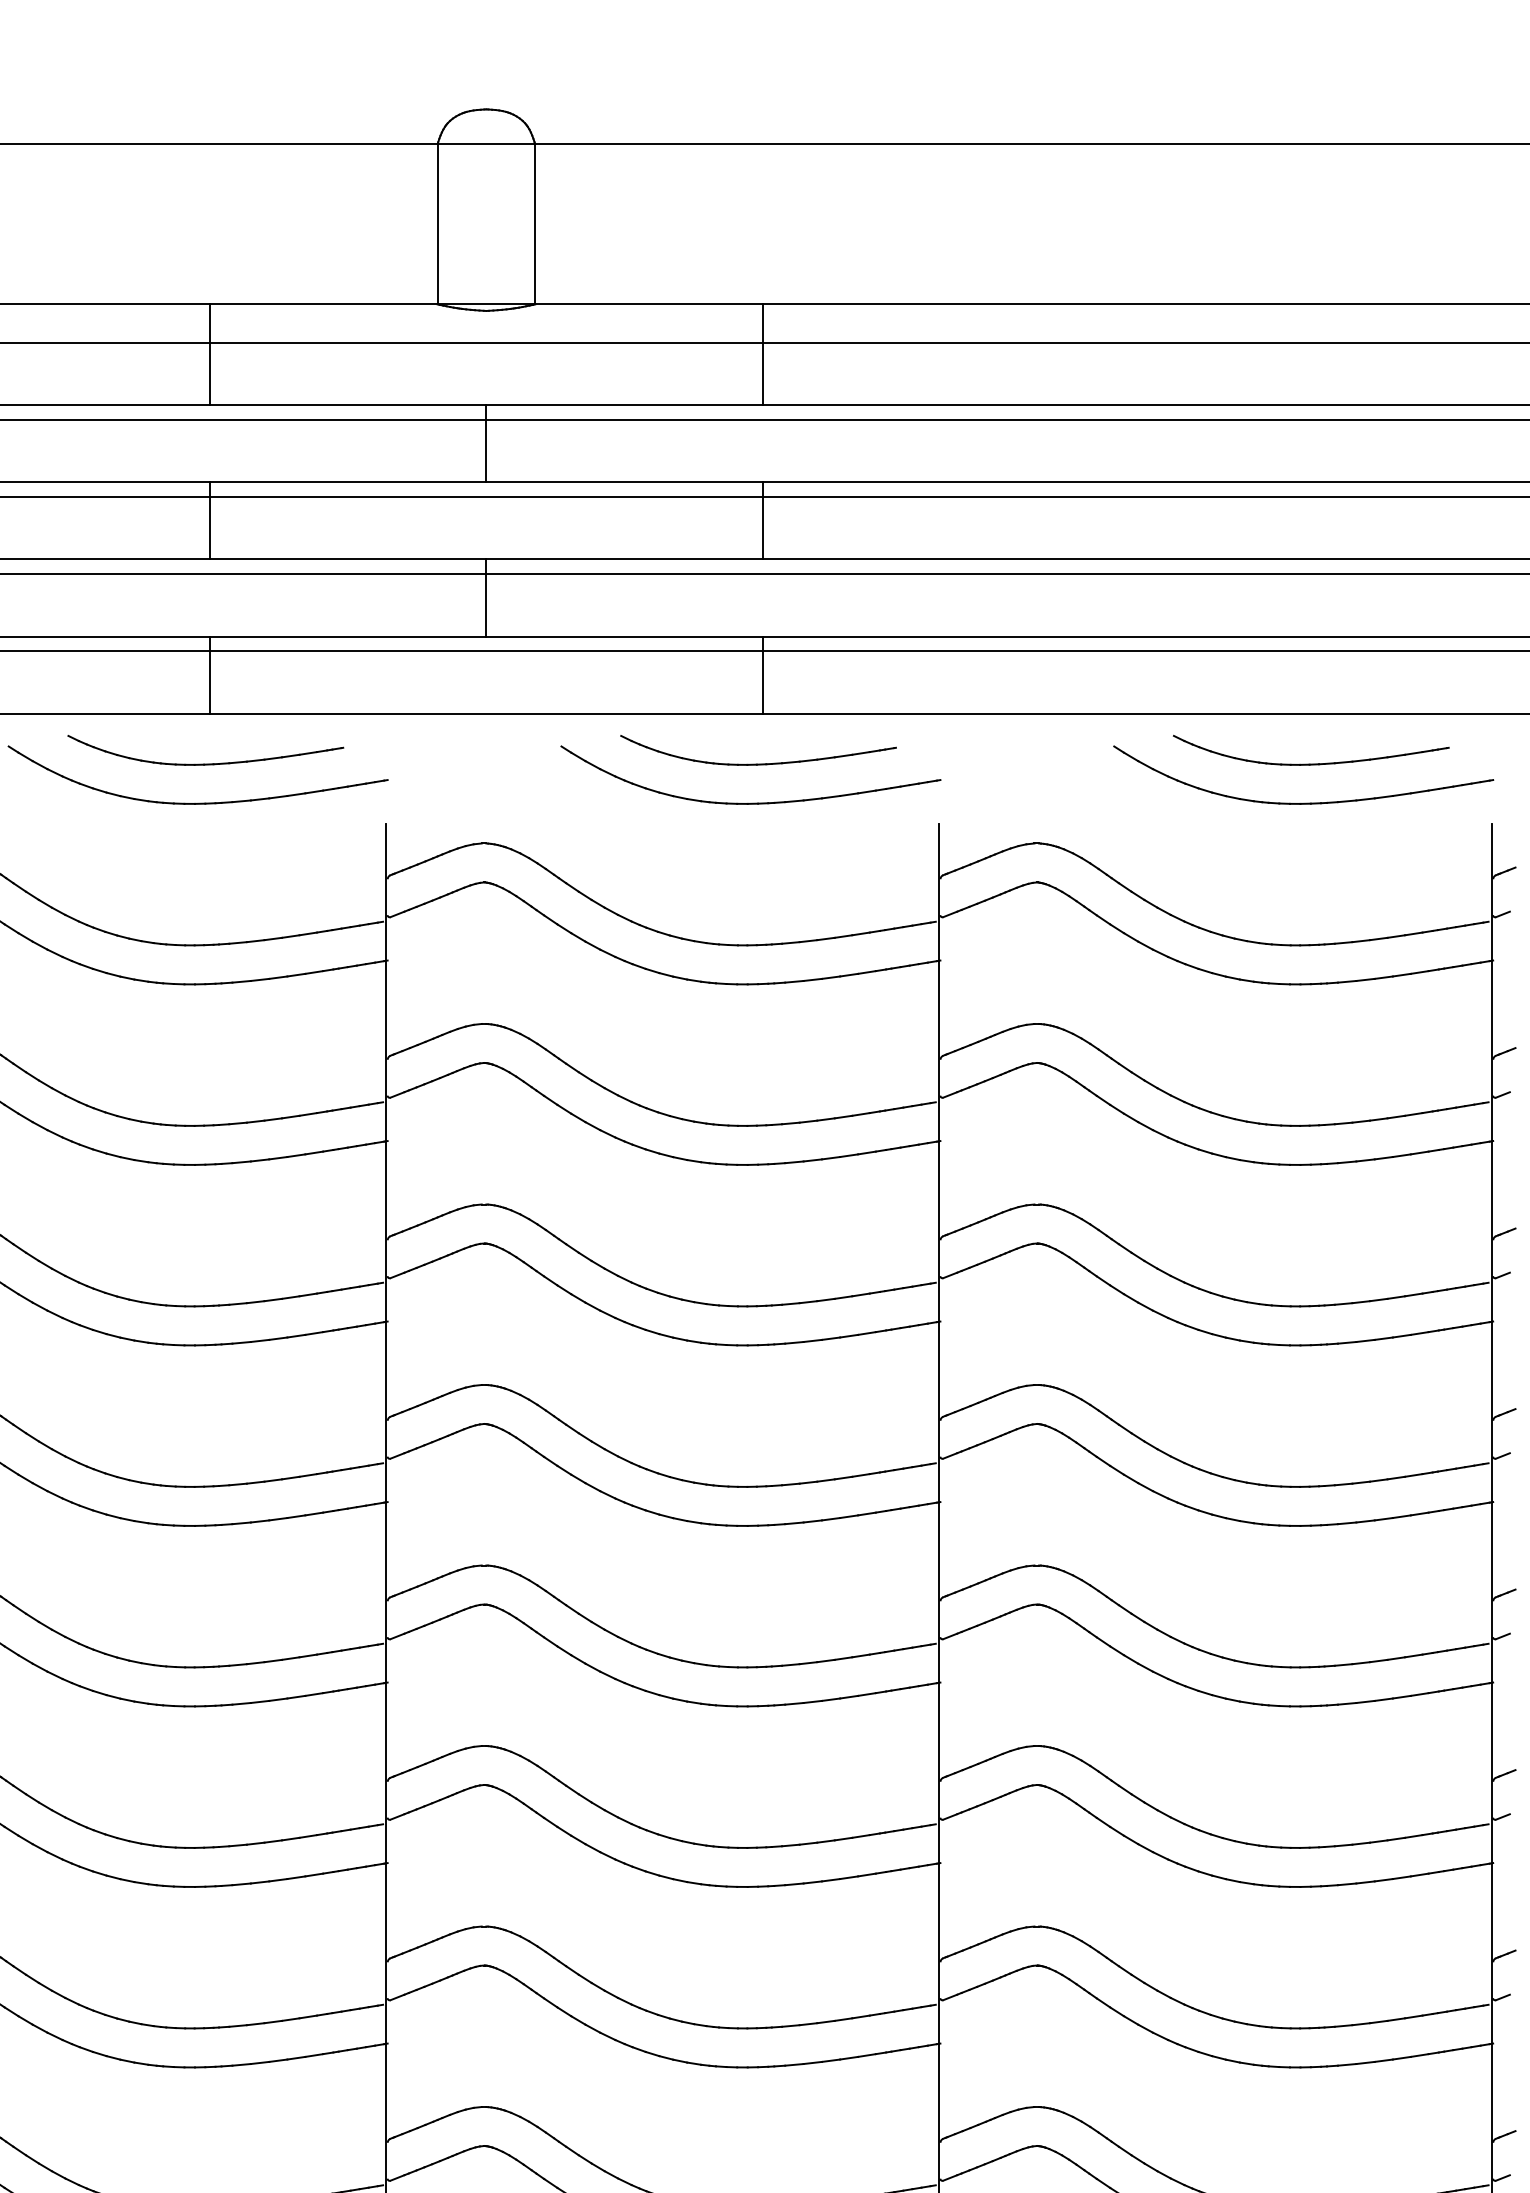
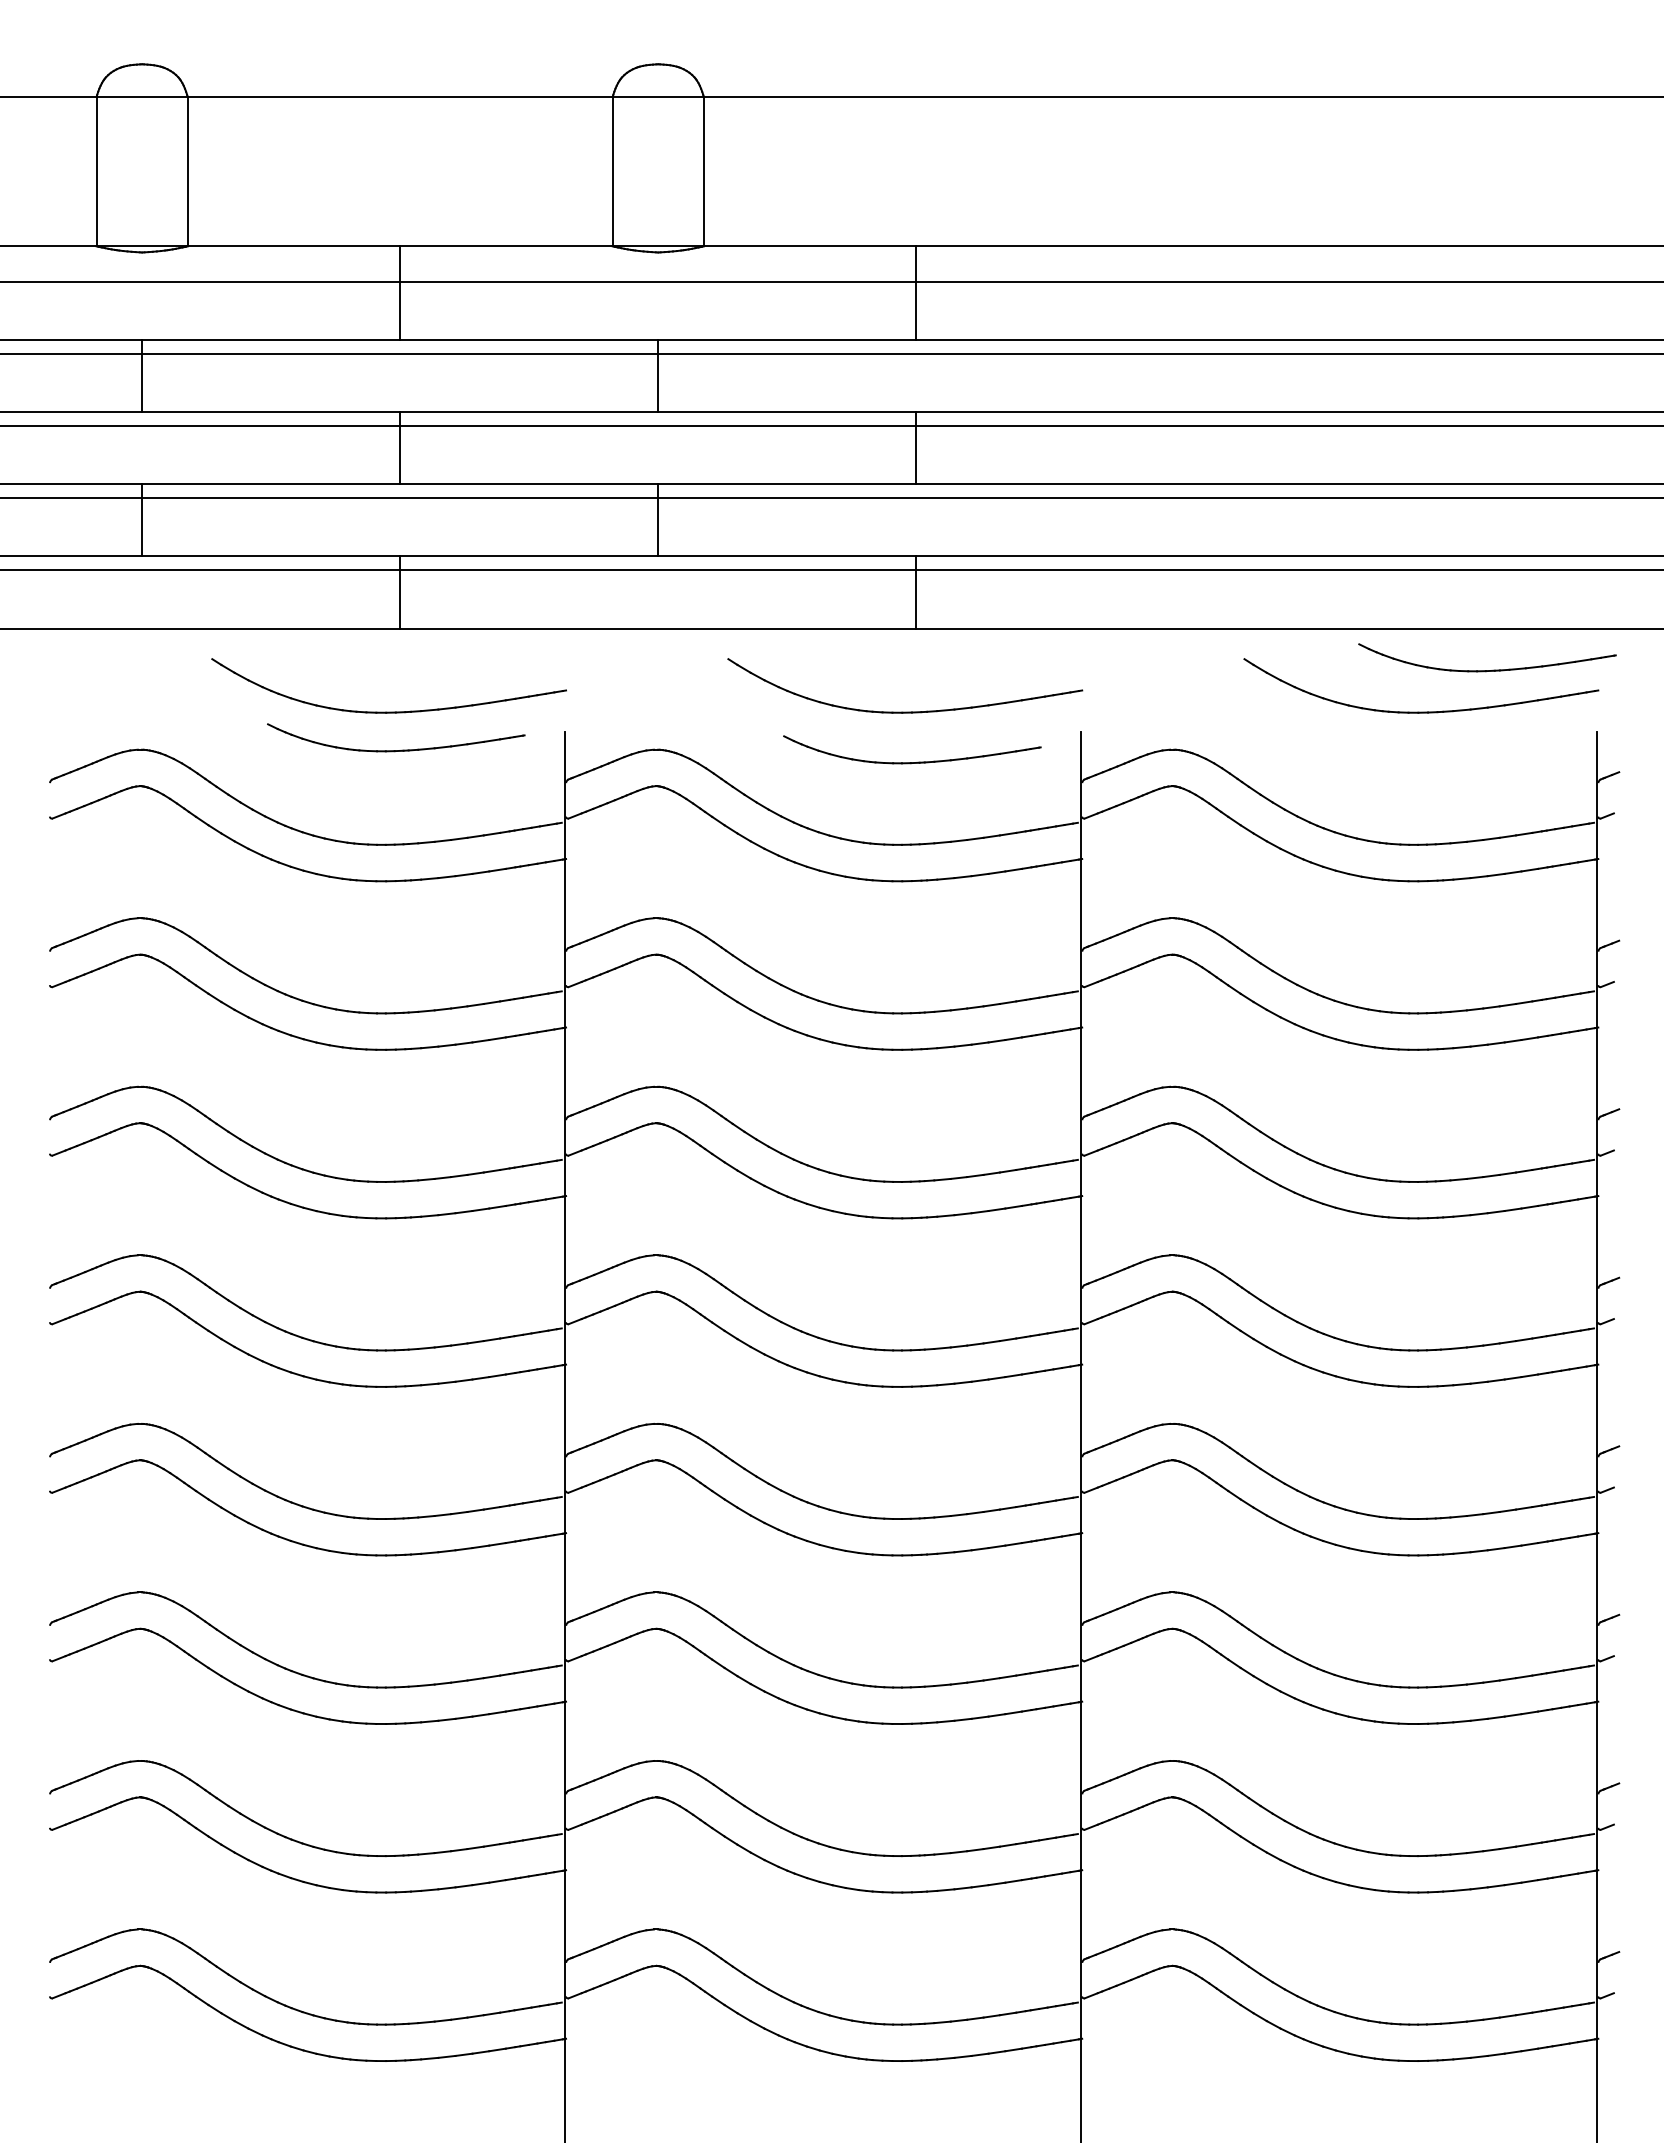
part: (206, 763) -> (396, 750), moved
part: (758, 763) -> (912, 762), moved
part: (1311, 763) -> (1487, 670), moved

